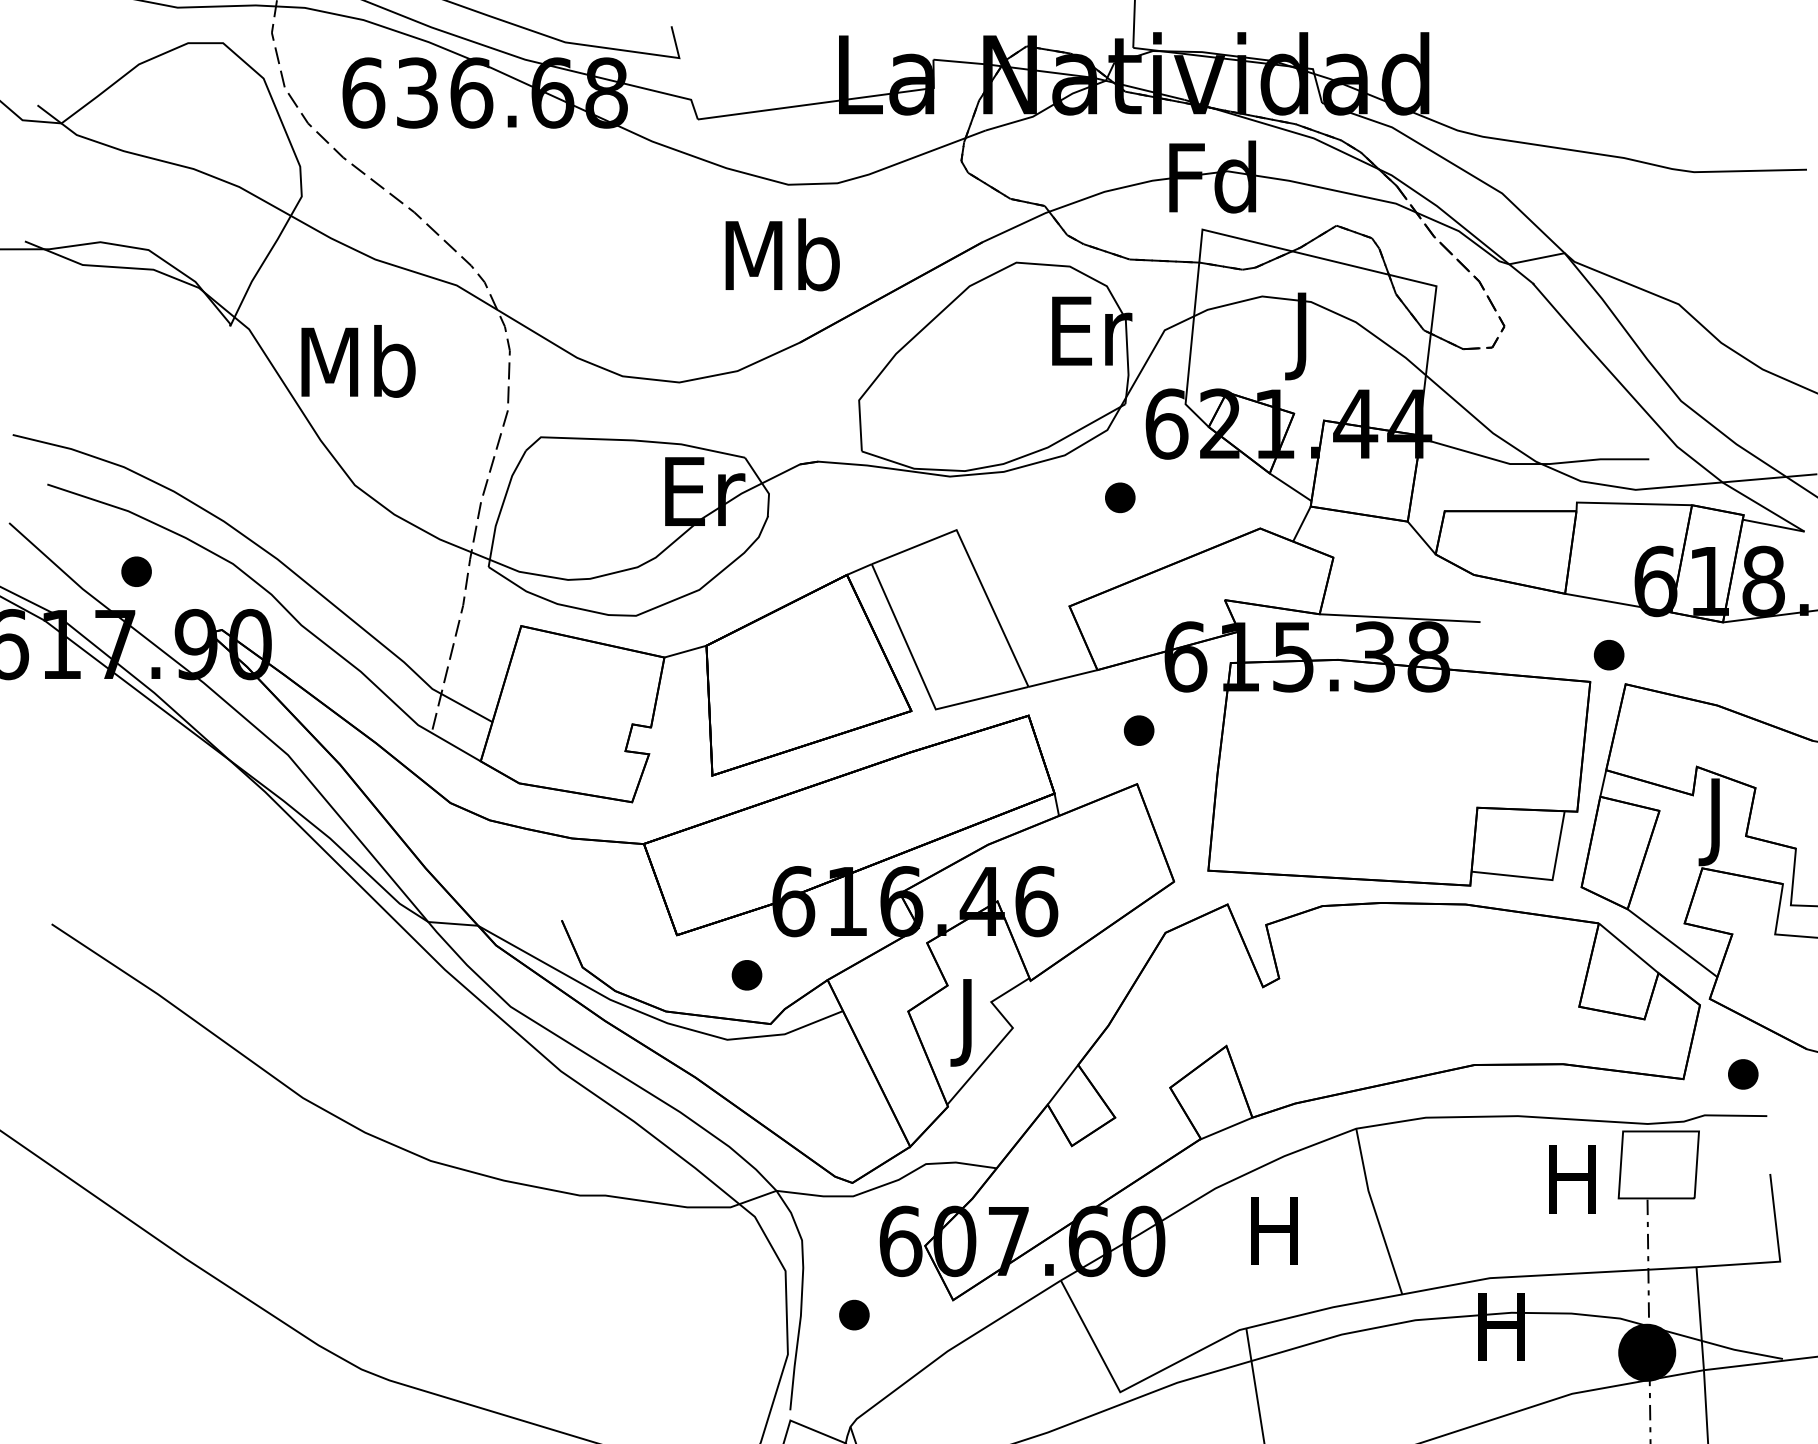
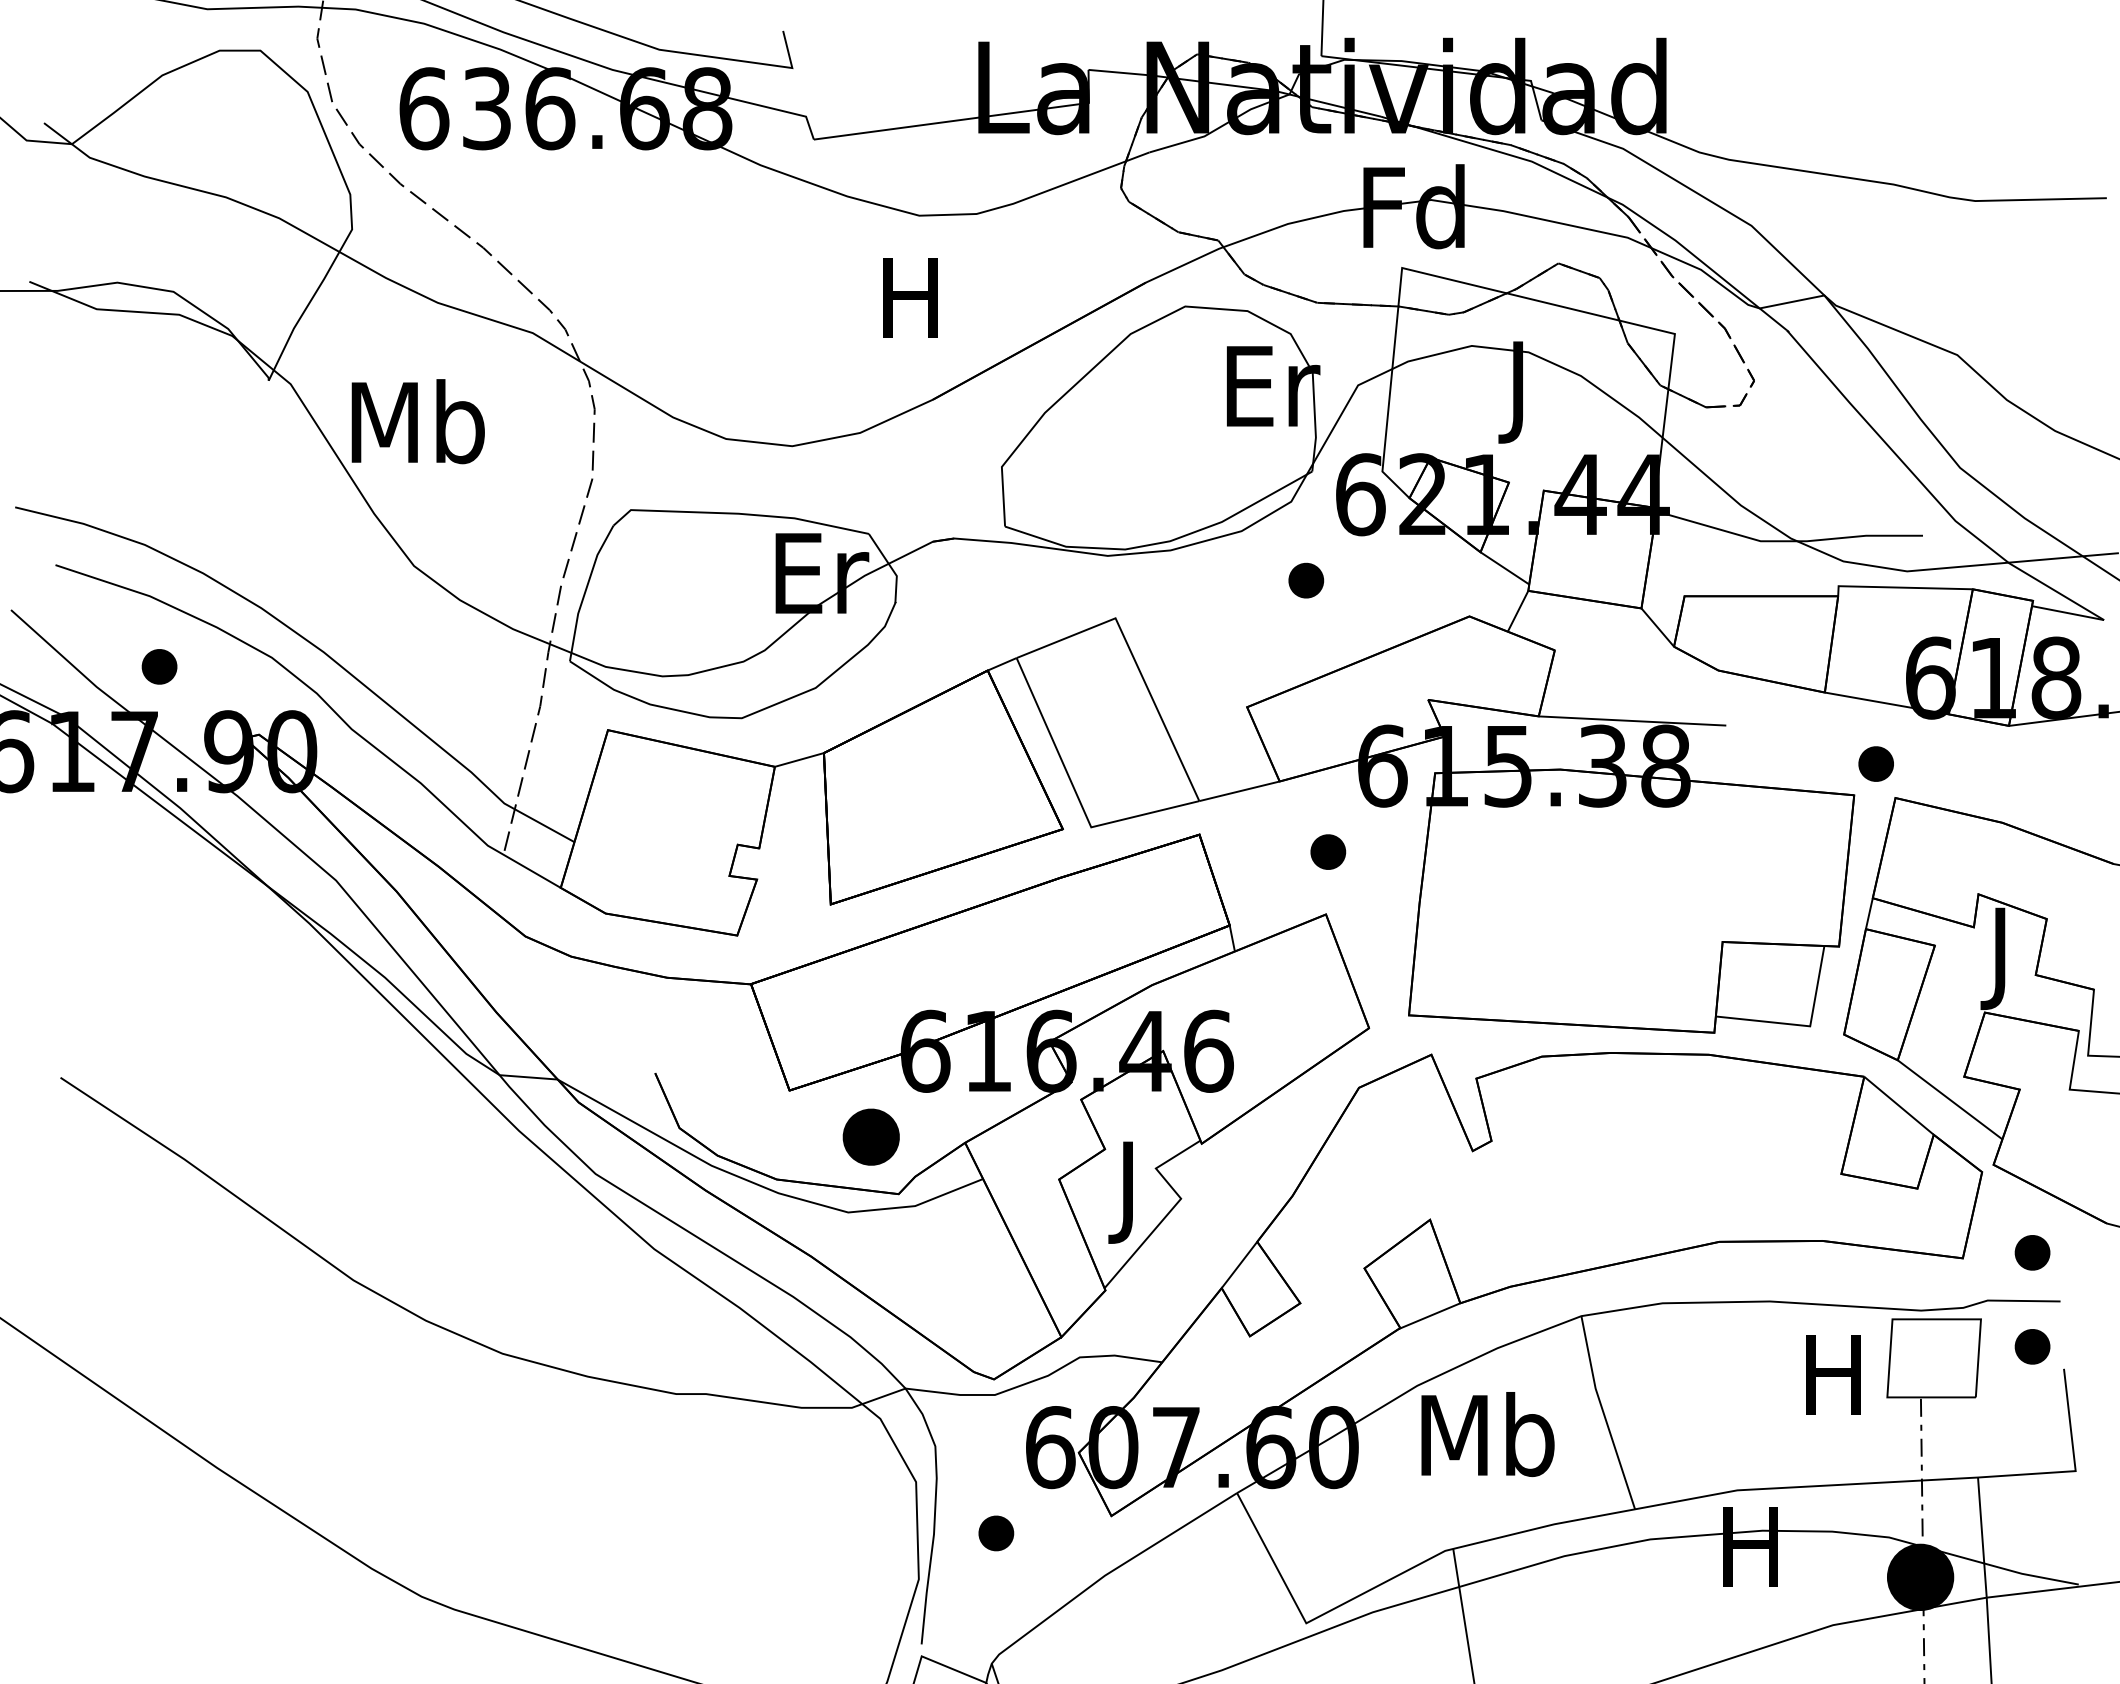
text: (782, 254) -> (912, 296), Mb -> H
part: (746, 975) -> (870, 1137), size x1.6
part: (1743, 1154) -> (2032, 1346), added
text: (1275, 1230) -> (1487, 1434), H -> Mb

